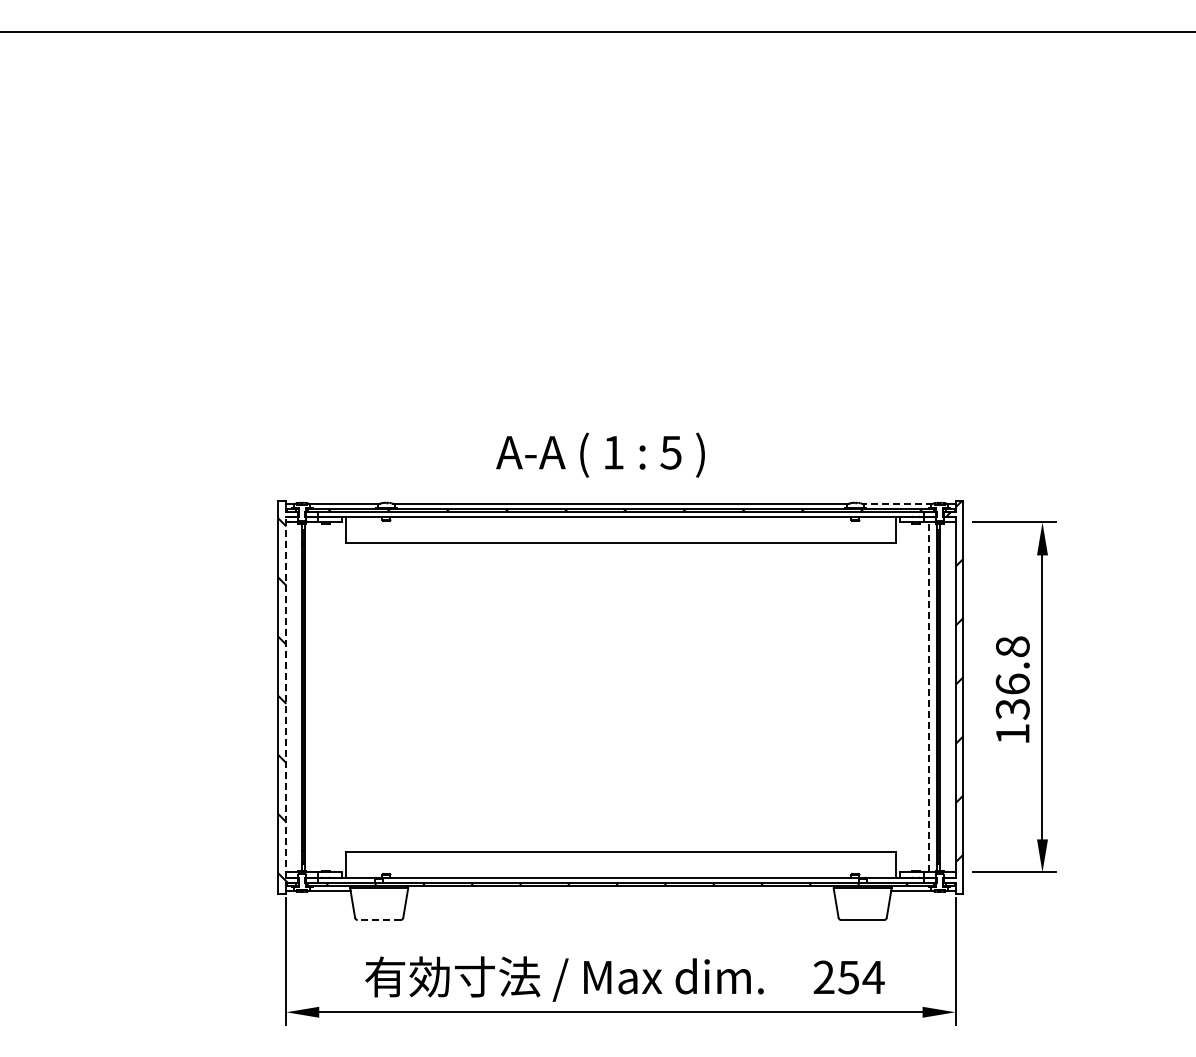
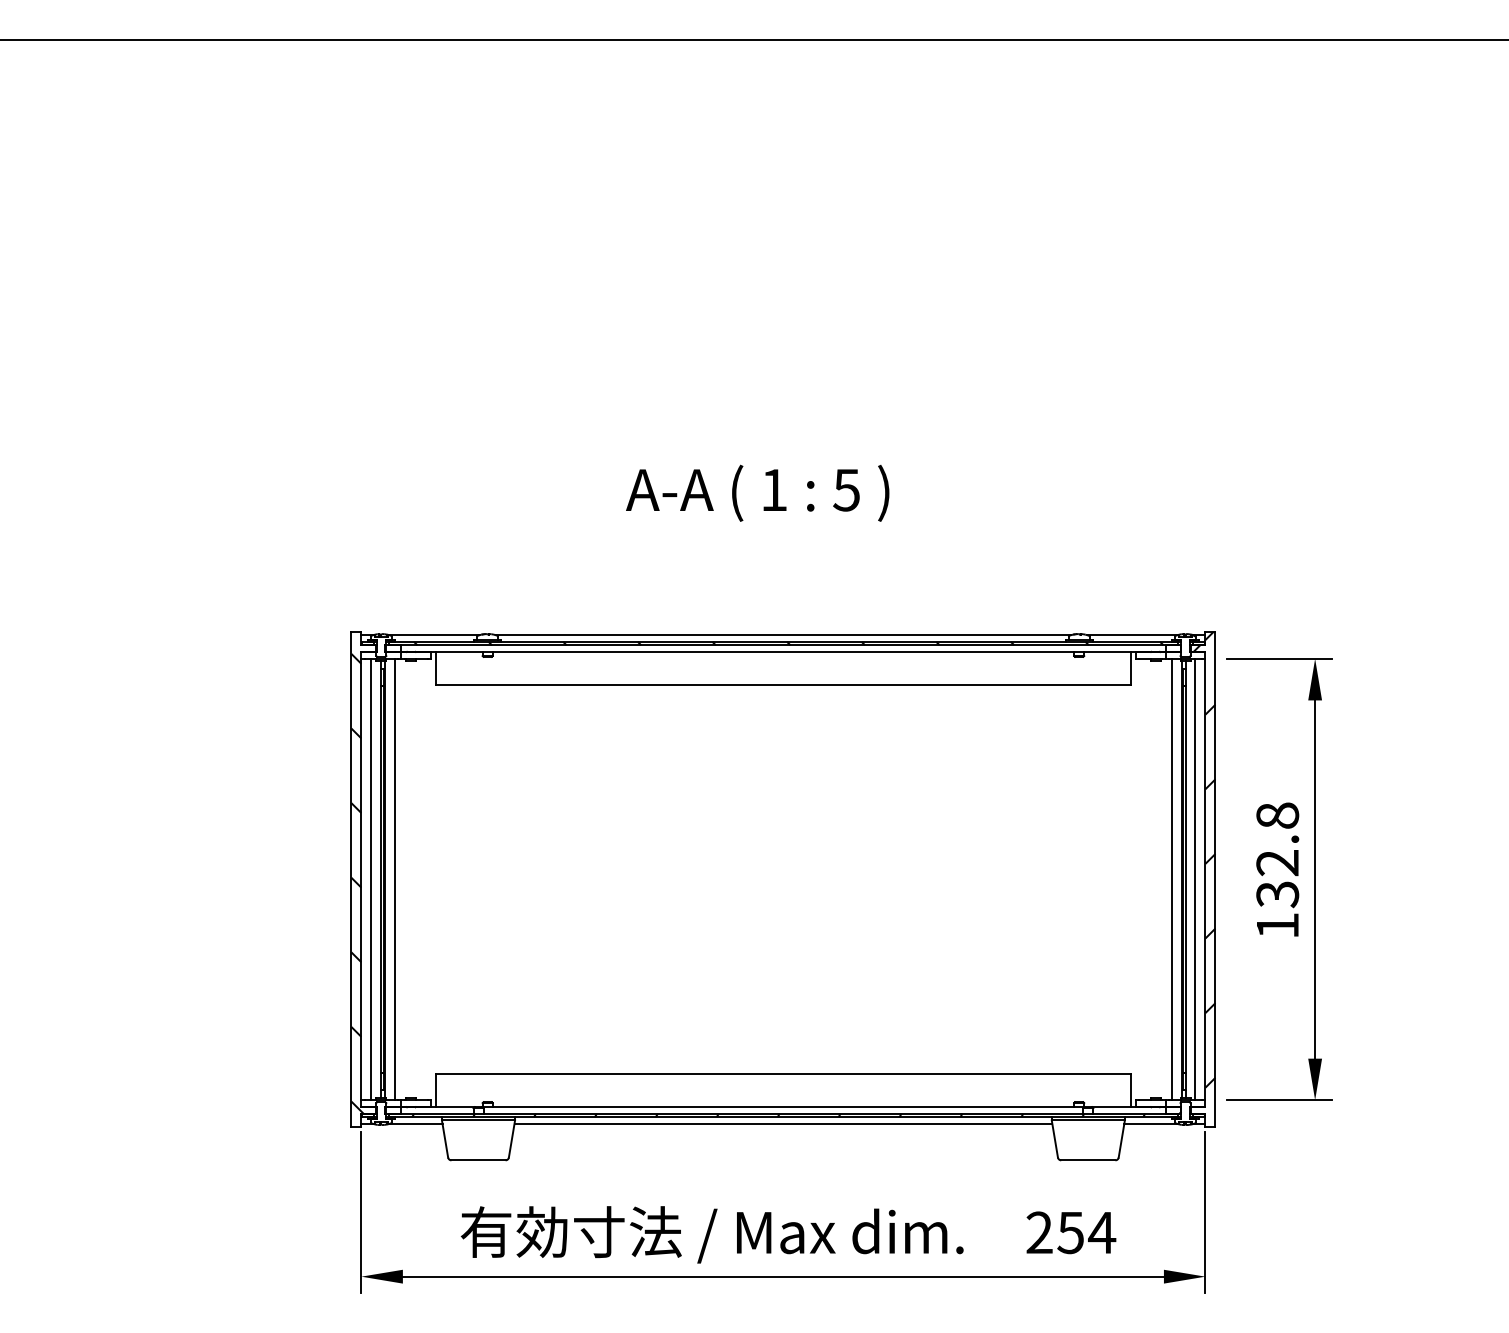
text: (600, 454) -> (757, 492), moved
line: (897, 503) -> (1132, 634), dashed -> solid
text: (1012, 683) -> (1277, 862), 136.8 -> 132.8
line: (286, 696) -> (361, 878), dashed -> solid
line: (294, 697) -> (371, 879), added
line: (312, 697) -> (394, 879), added
line: (929, 697) -> (1172, 879), dashed -> solid
line: (947, 697) -> (1195, 879), added
line: (620, 891) -> (782, 1124), added
line: (378, 920) -> (477, 1160), dashed -> solid

